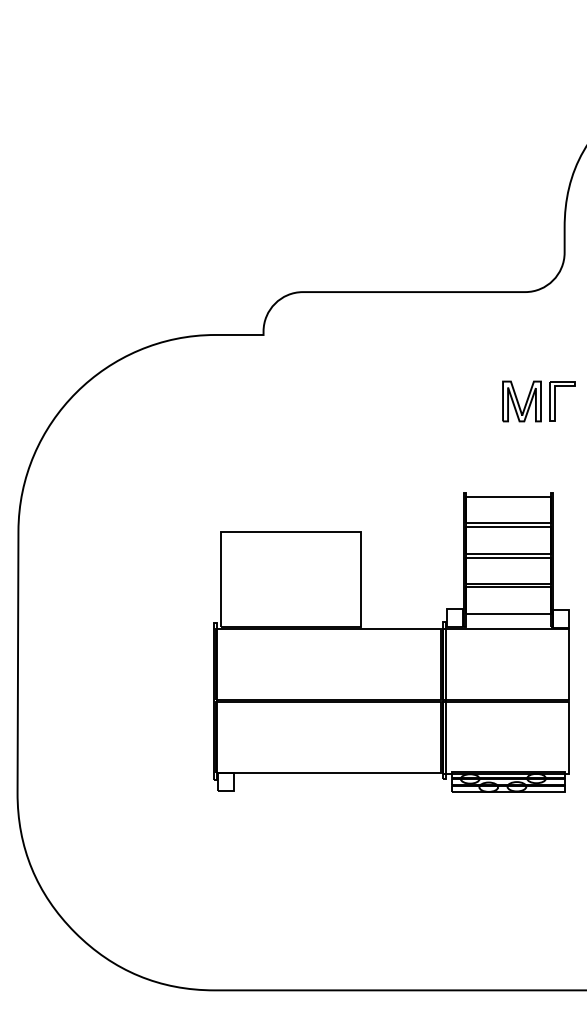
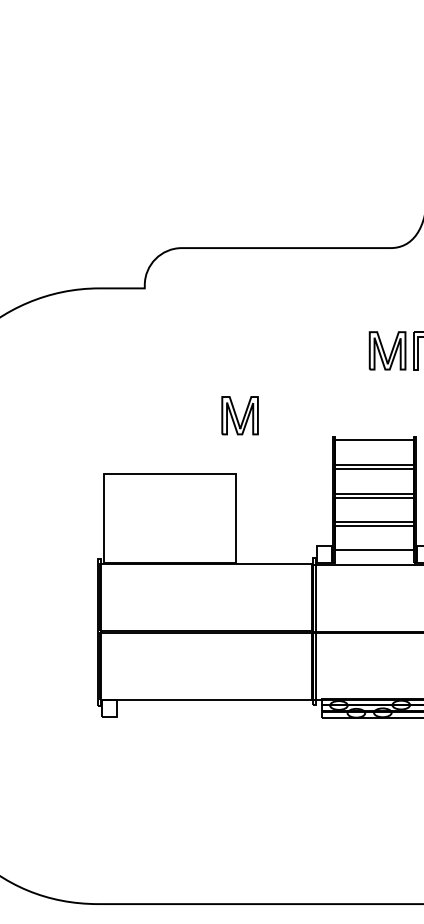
part: (364, 470) -> (239, 415), added

